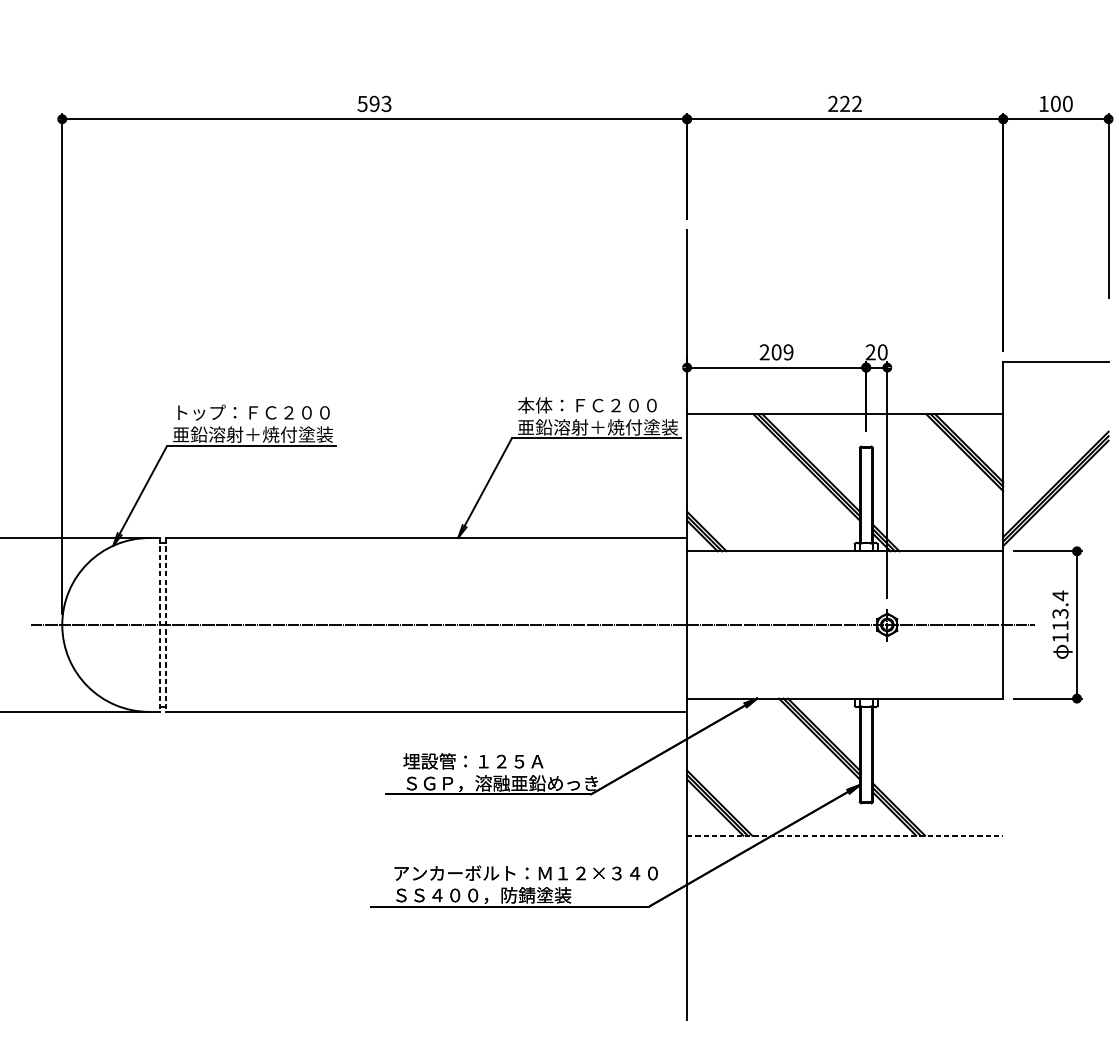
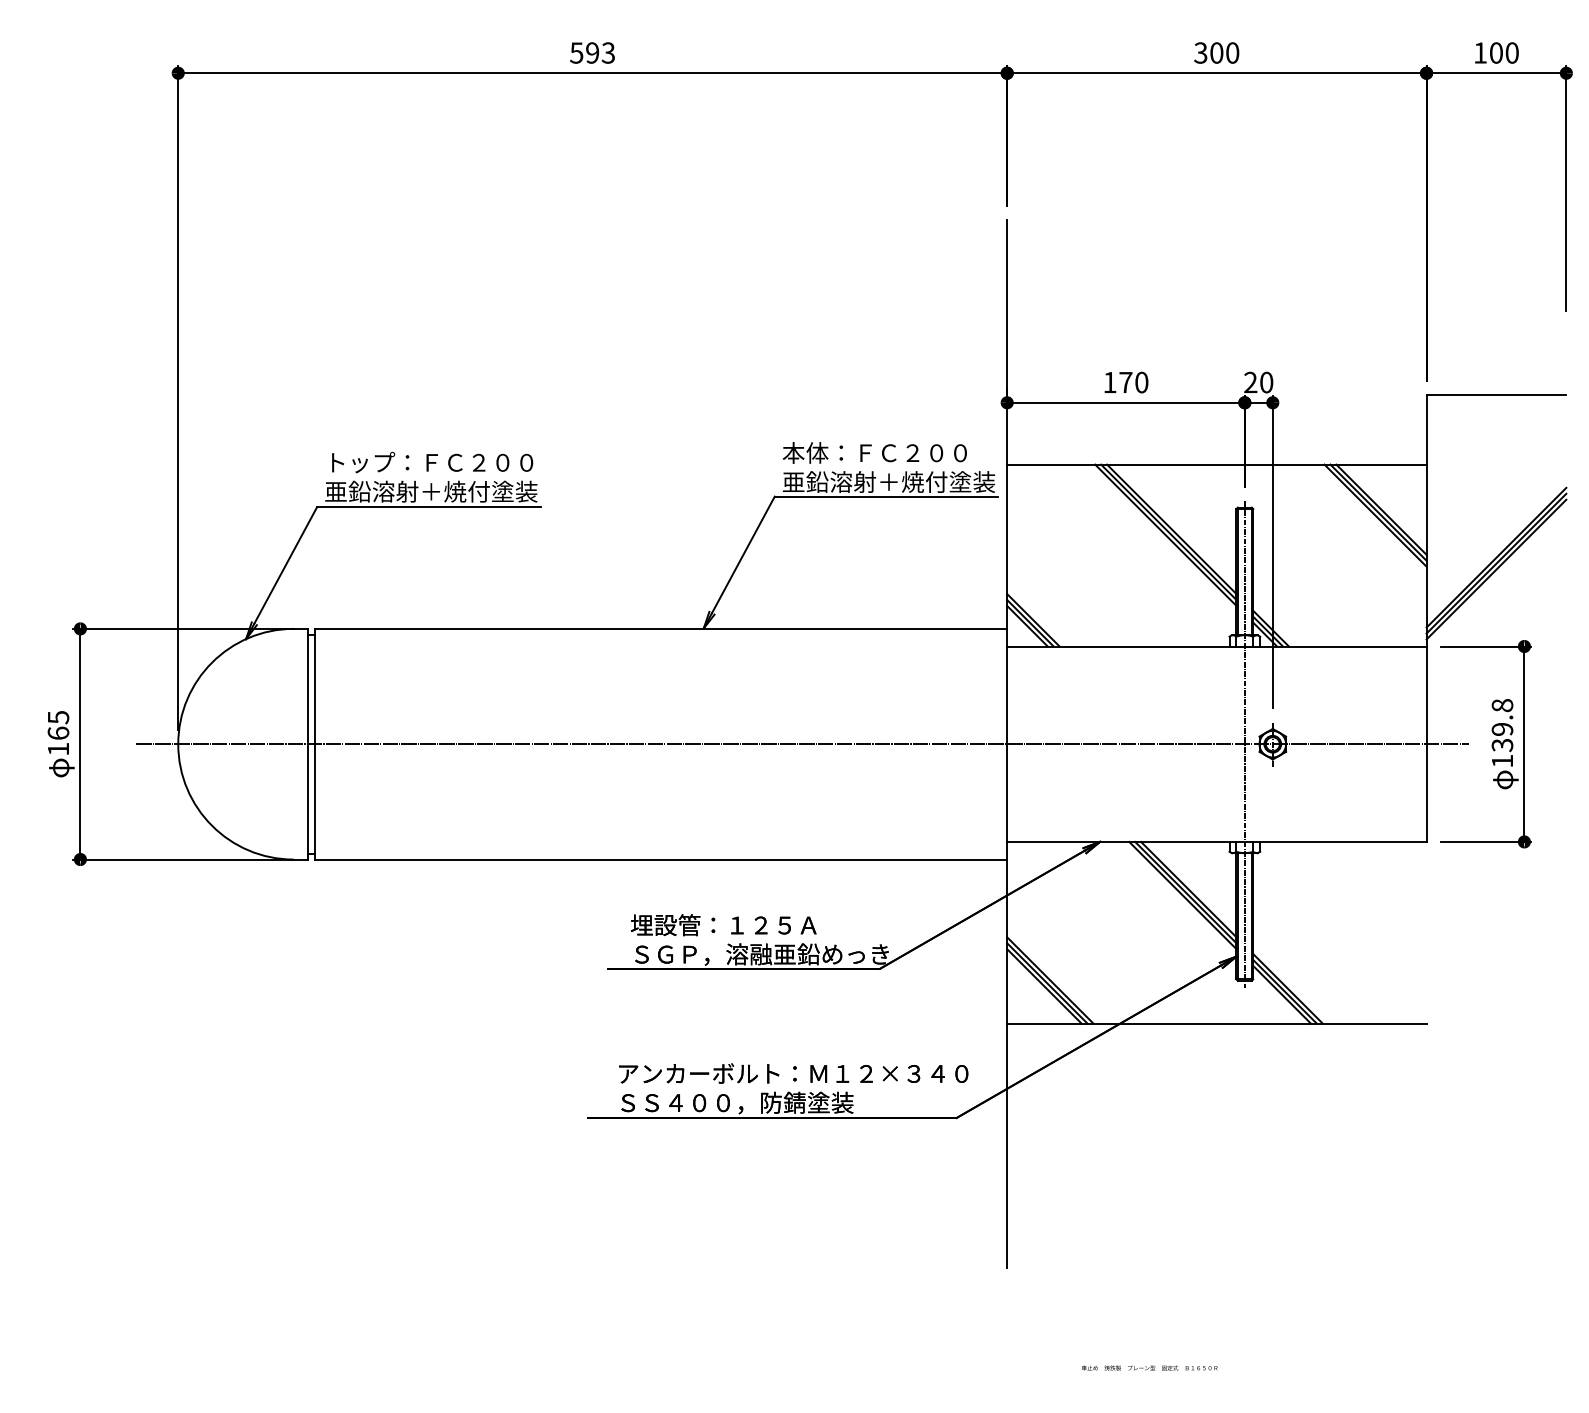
text: (844, 103) -> (1216, 52), 222 -> 300
text: (776, 352) -> (1125, 382), 209 -> 170
text: (1060, 610) -> (1502, 725), 113.4 -> 139.8
line: (865, 624) -> (1244, 743), added
line: (160, 625) -> (308, 744), dashed -> solid
line: (165, 625) -> (315, 744), dashed -> solid
line: (844, 835) -> (1216, 1023), dashed -> solid

